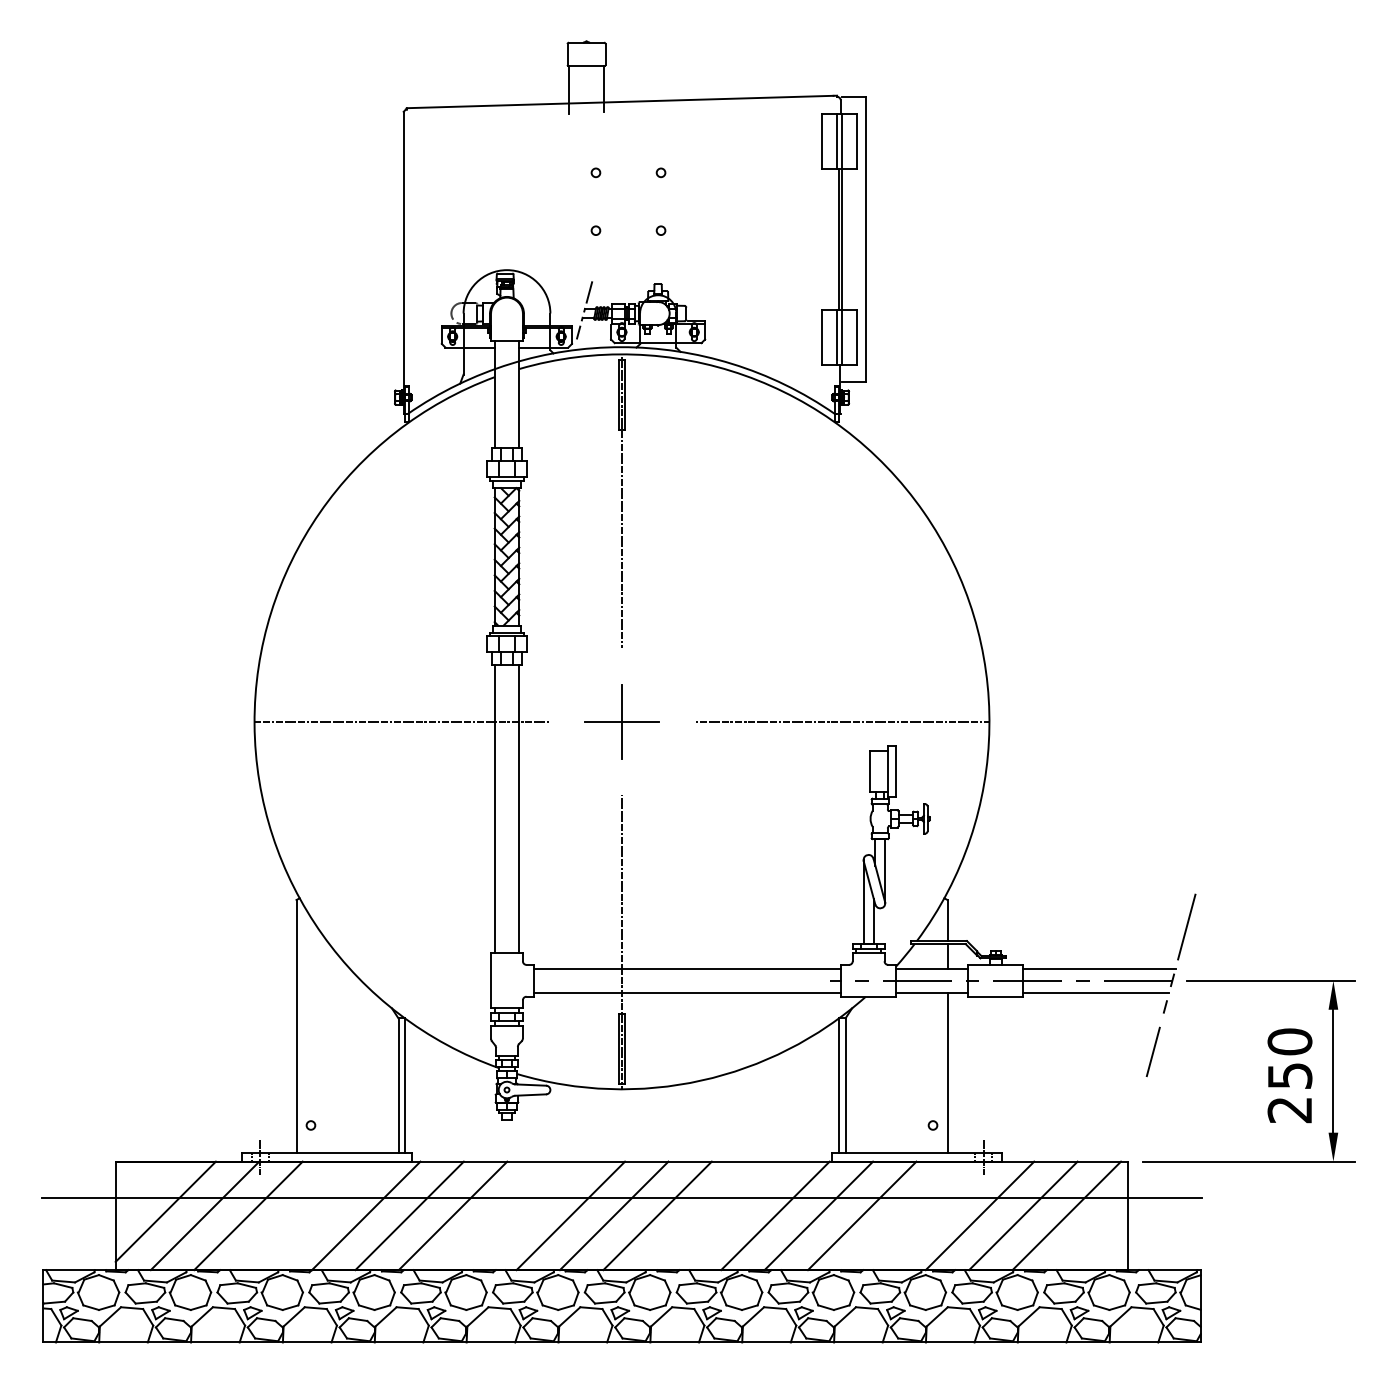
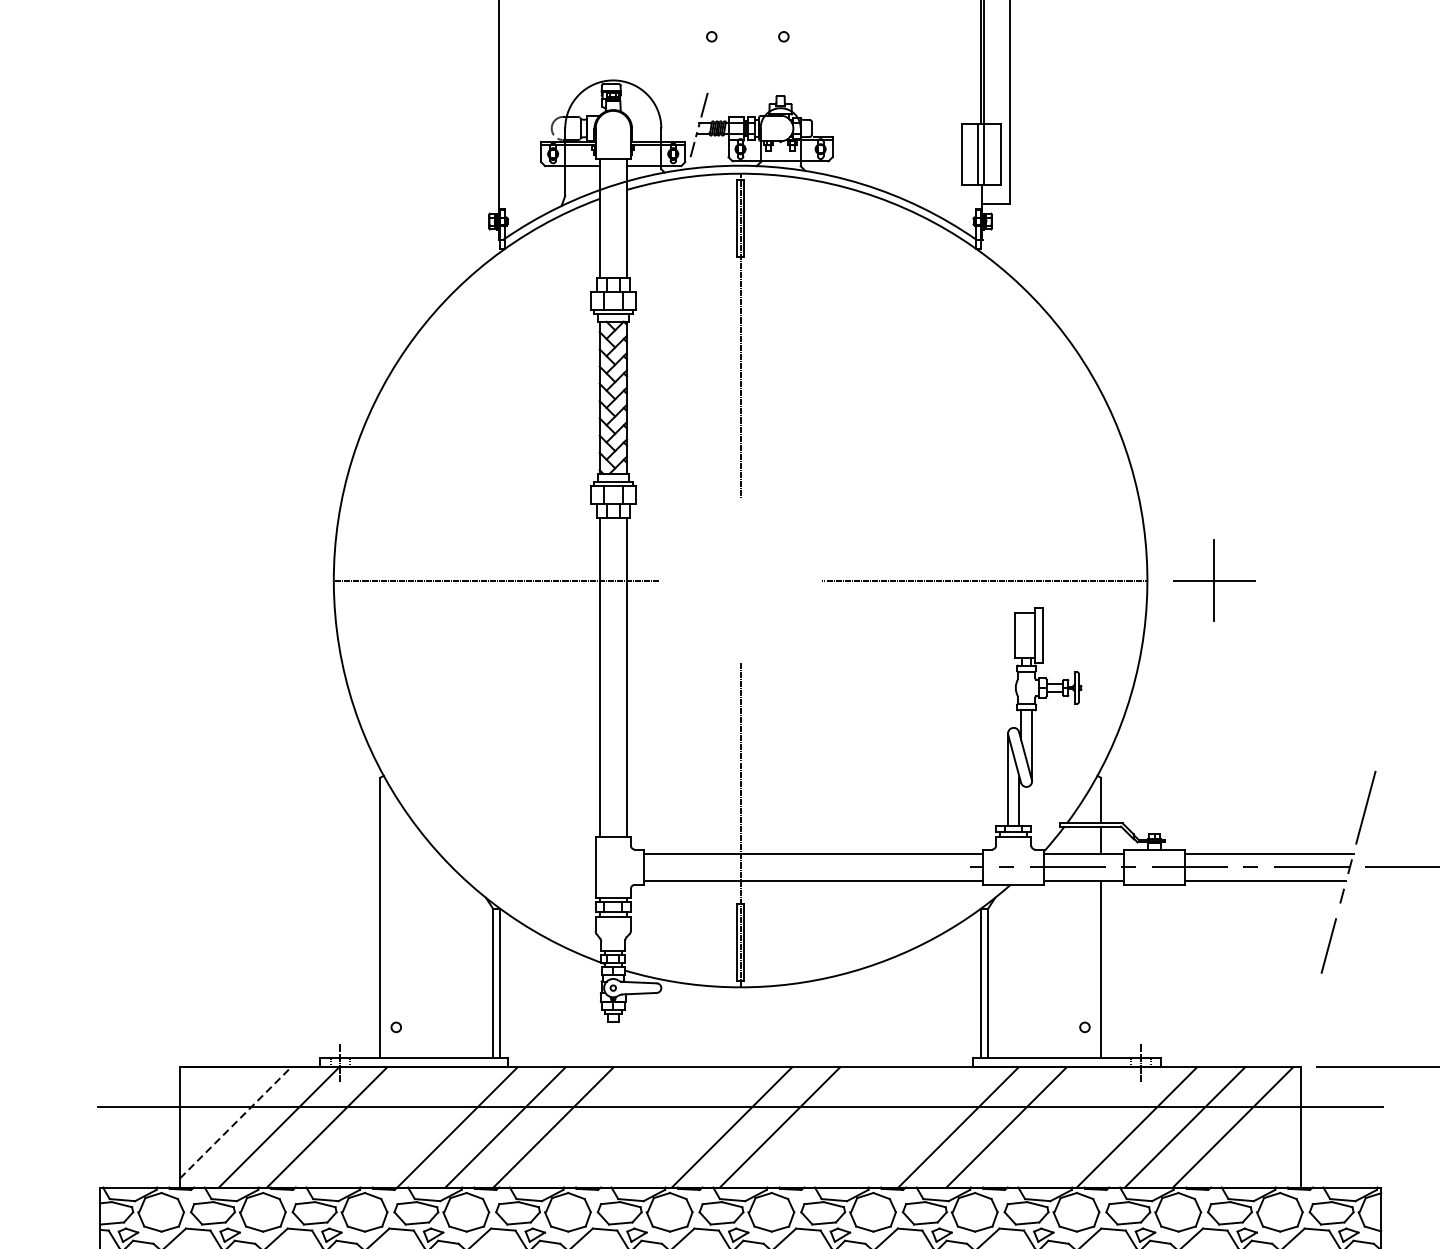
part: (621, 721) -> (1213, 580), moved
line: (165, 1211) -> (235, 1122), solid -> dashed
line: (570, 1215) -> (683, 1127), removed
line: (775, 1215) -> (910, 1127), removed

